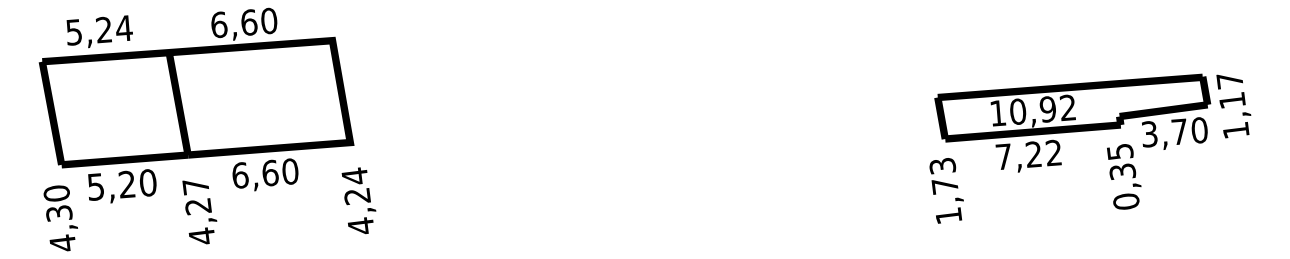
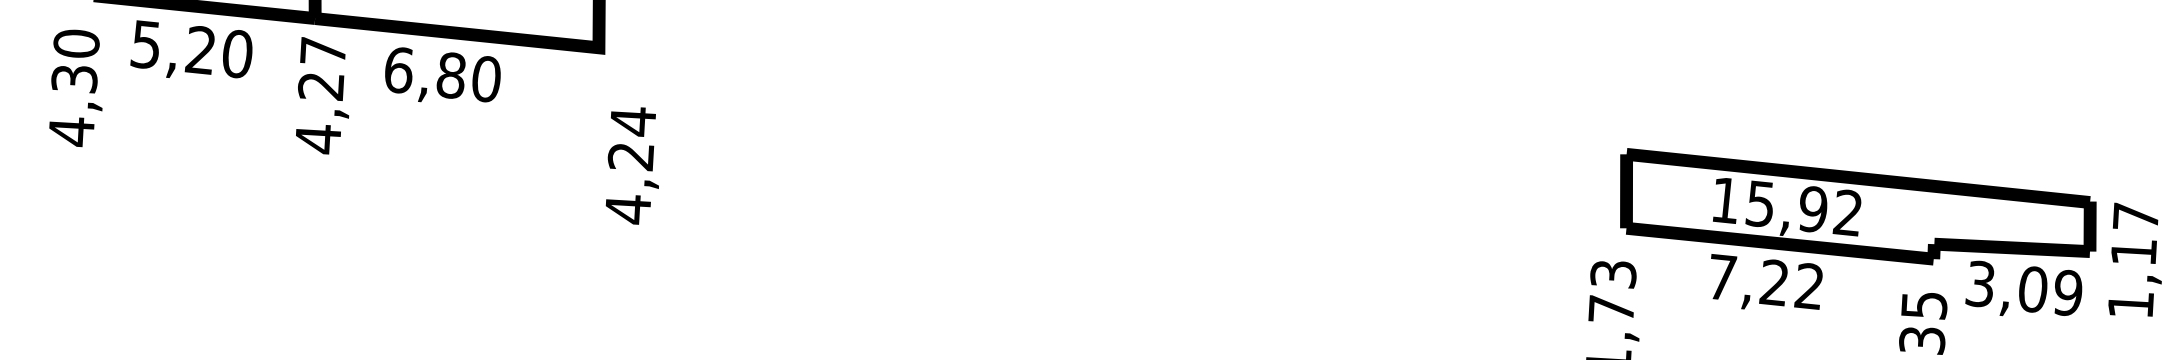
text: (1018, 111) -> (1761, 203), 10,92 -> 15,92
text: (1189, 131) -> (2050, 291), 3,70 -> 3,09
text: (270, 172) -> (451, 74), 6,60 -> 6,80
text: (358, 200) -> (631, 164), moved
text: (199, 212) -> (321, 97), moved

